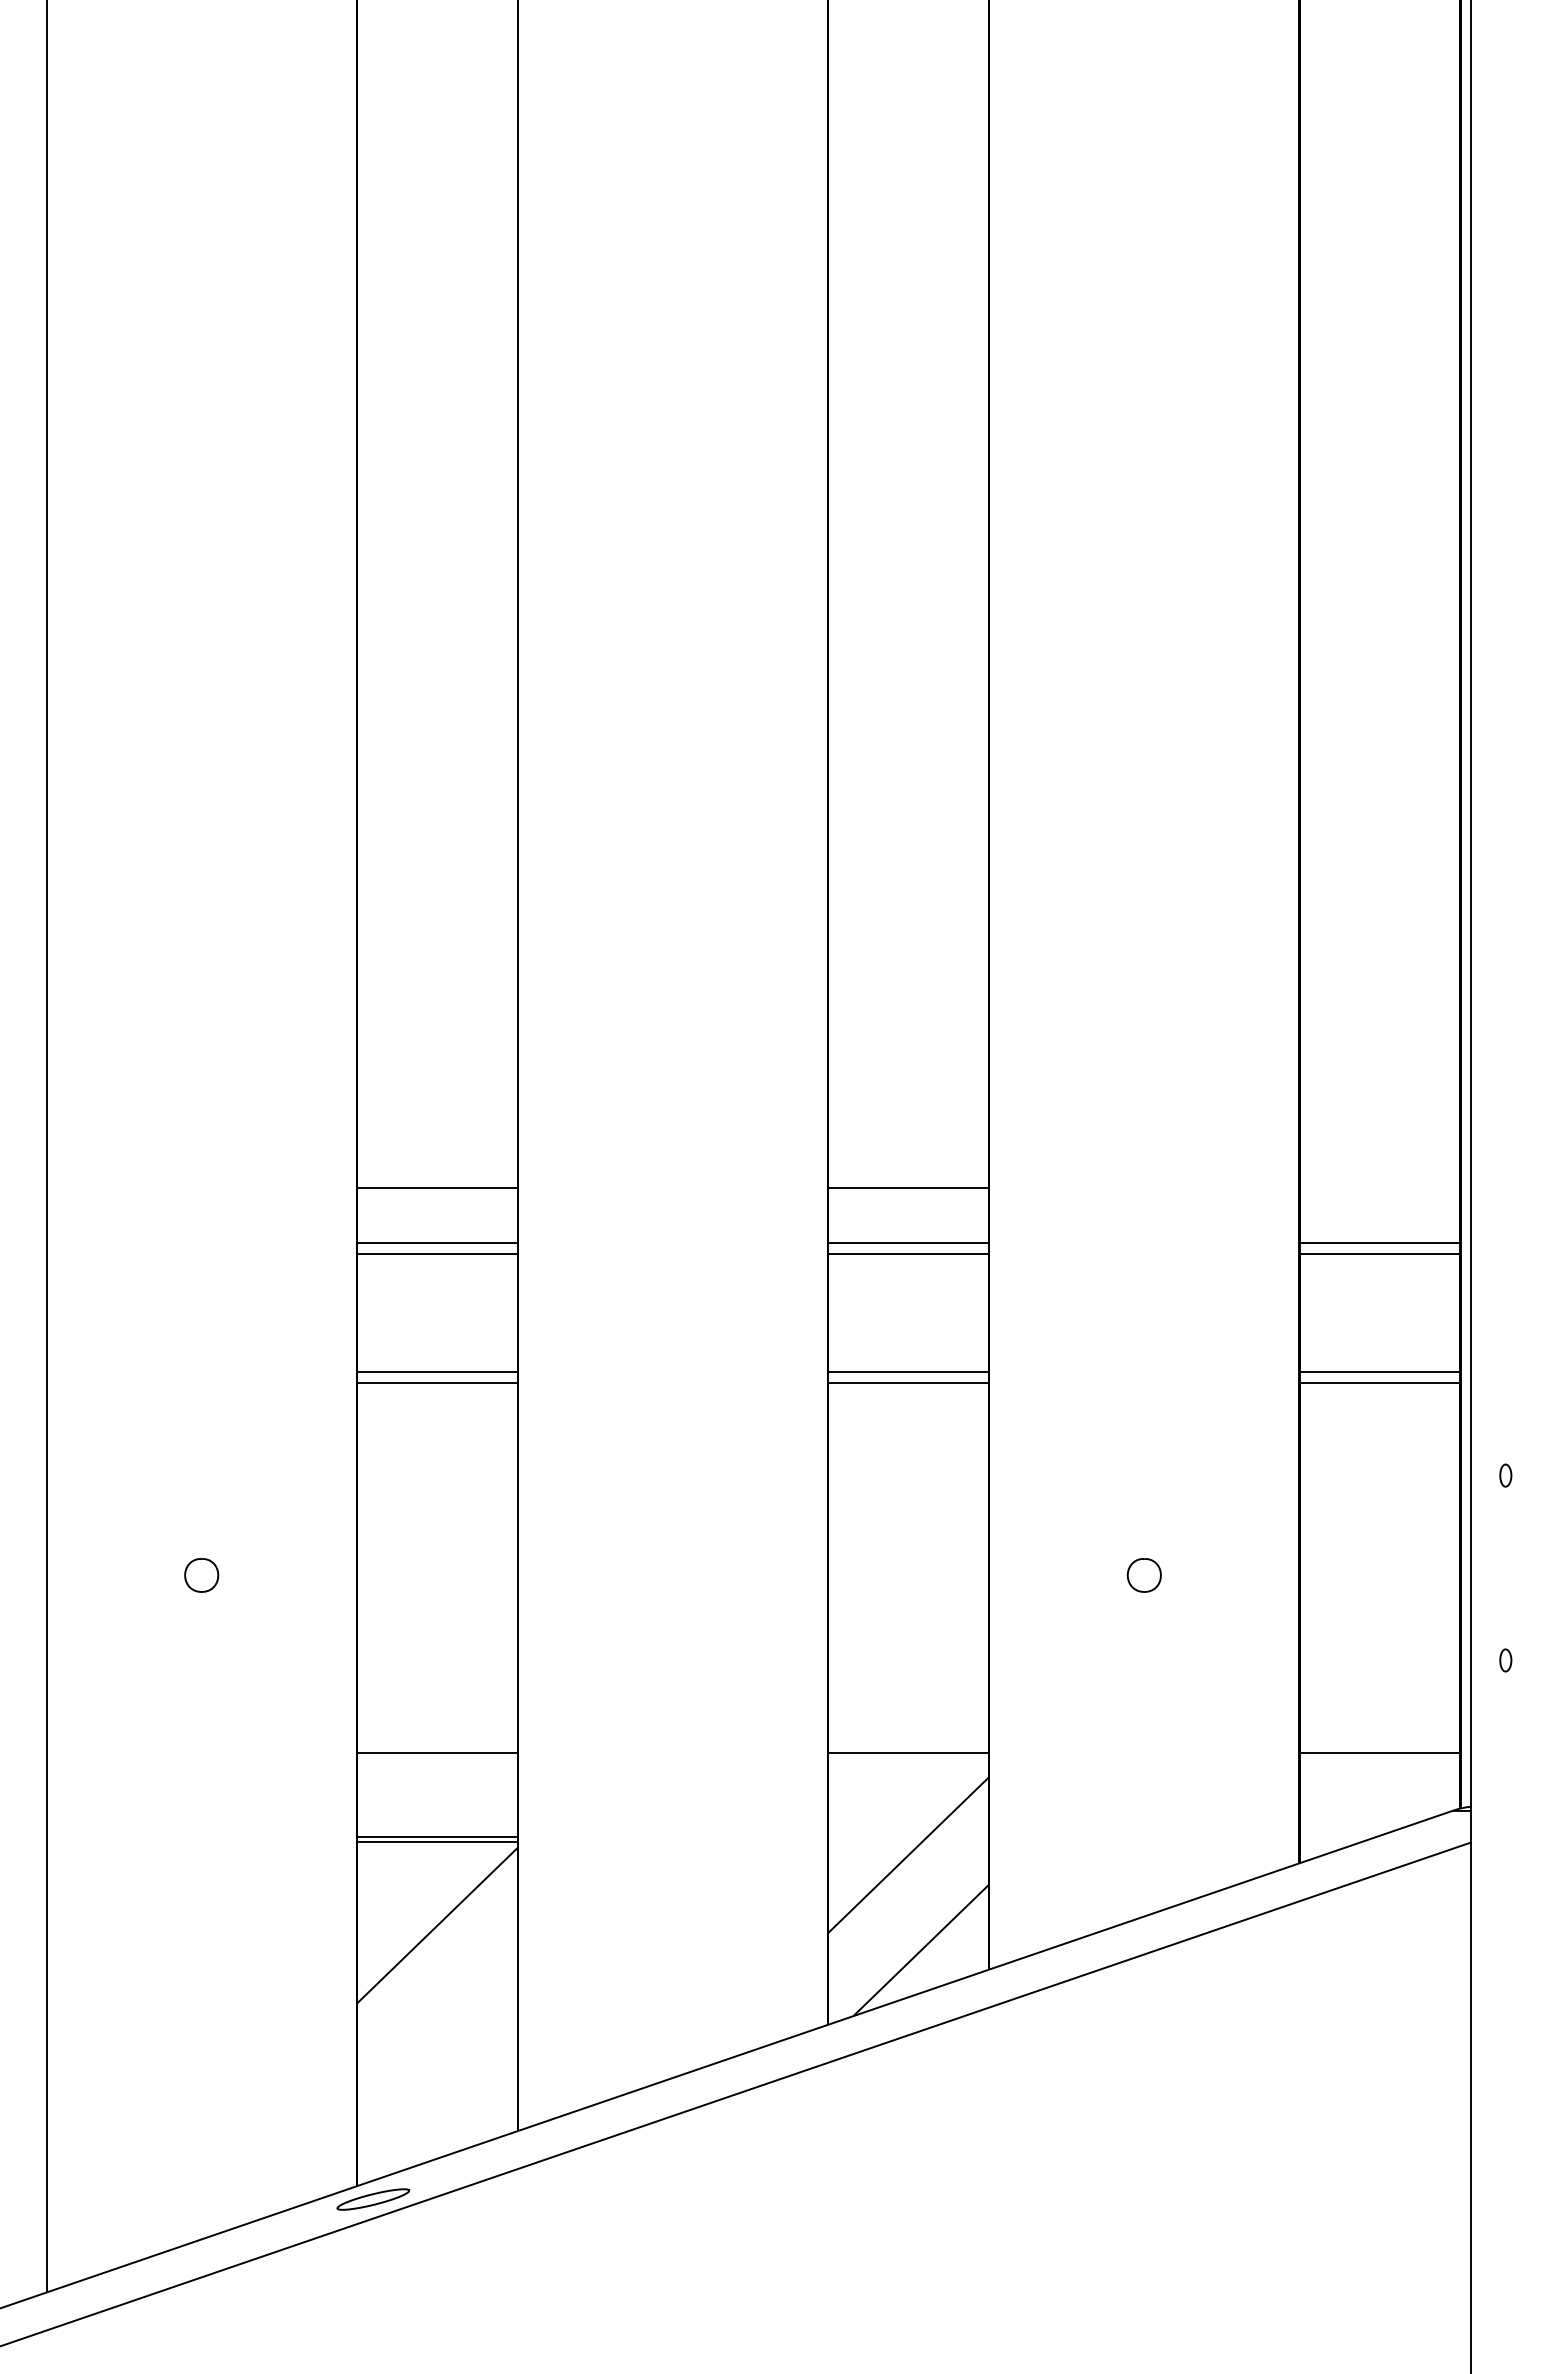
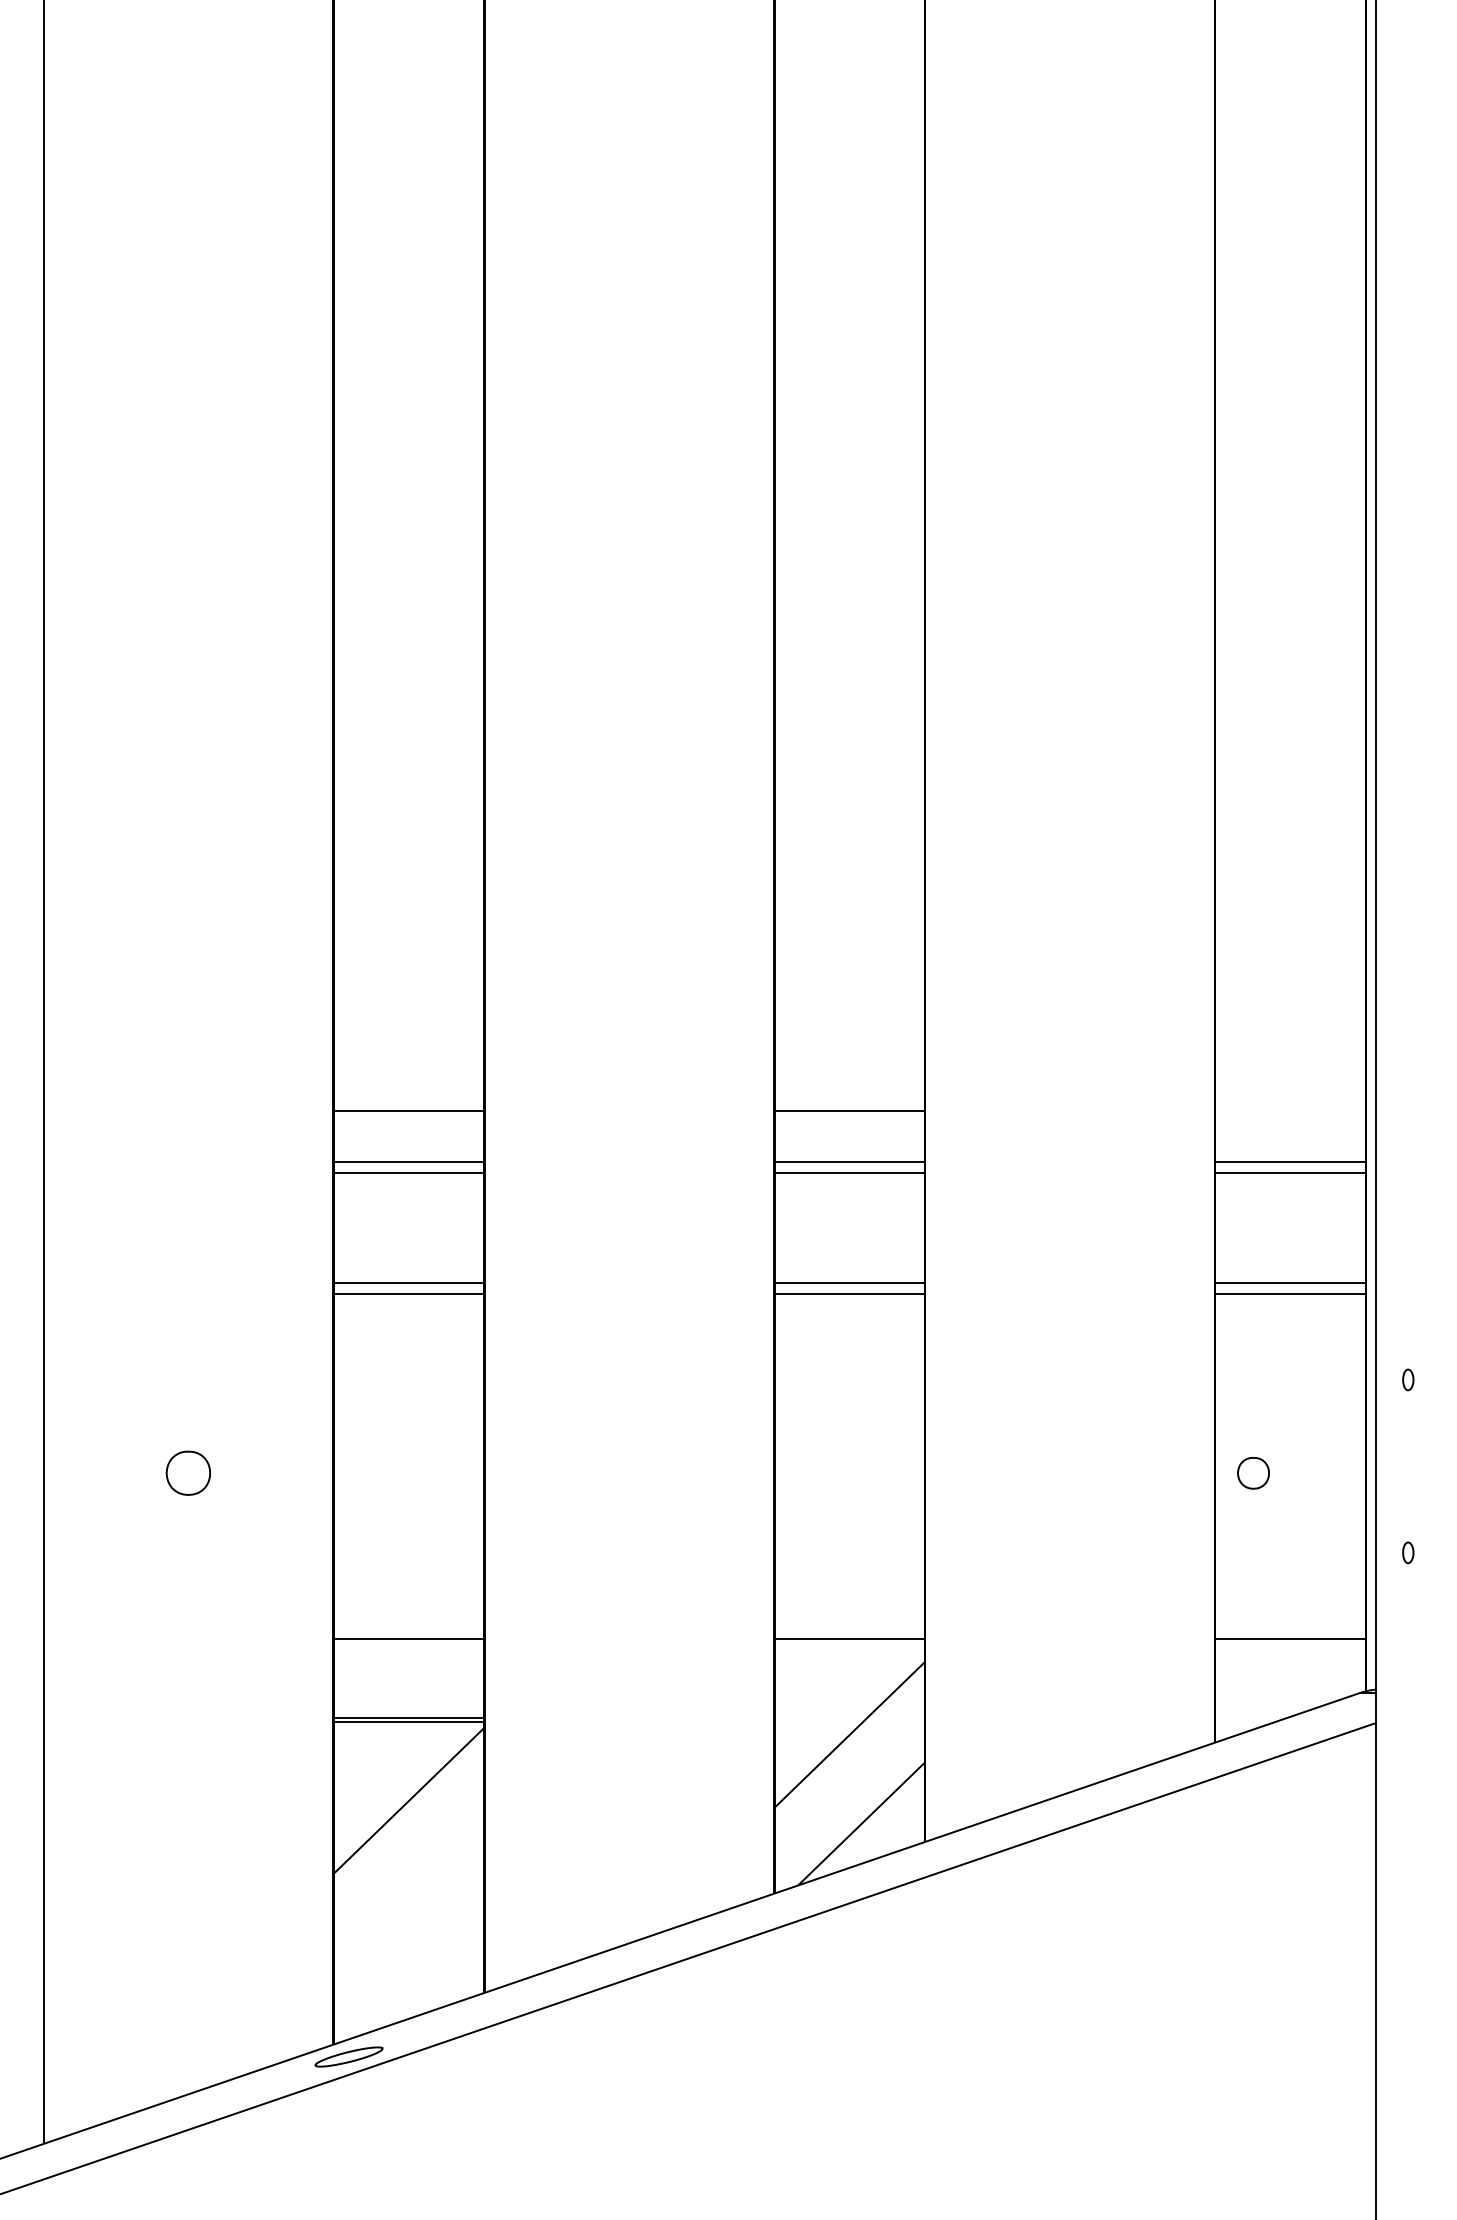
part: (201, 1575) -> (188, 1473), size x1.4
part: (1143, 1575) -> (1252, 1473), moved

